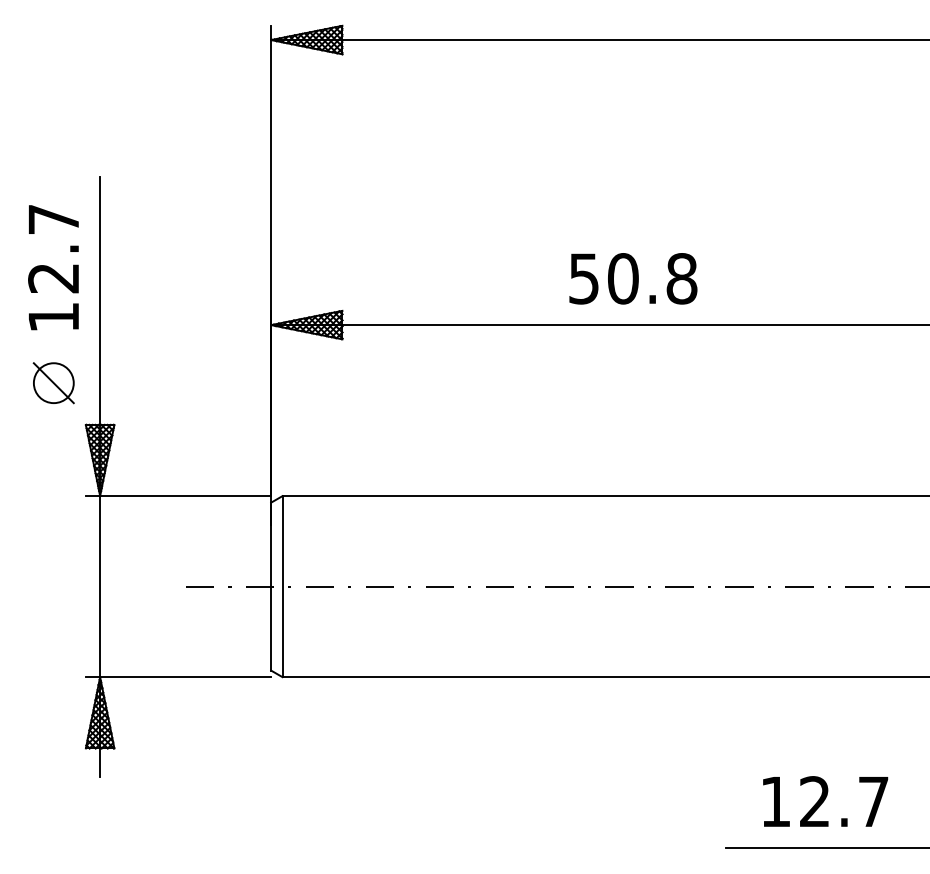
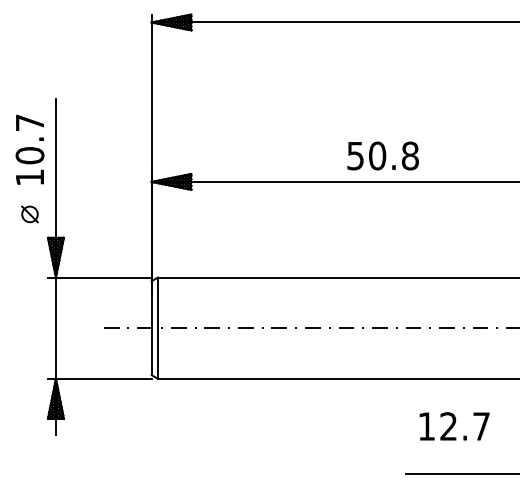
text: (52, 277) -> (29, 155), 12.7 -> 10.7
text: (632, 277) -> (382, 155), moved
part: (52, 383) -> (29, 214), size x0.7
text: (825, 801) -> (454, 426), moved

